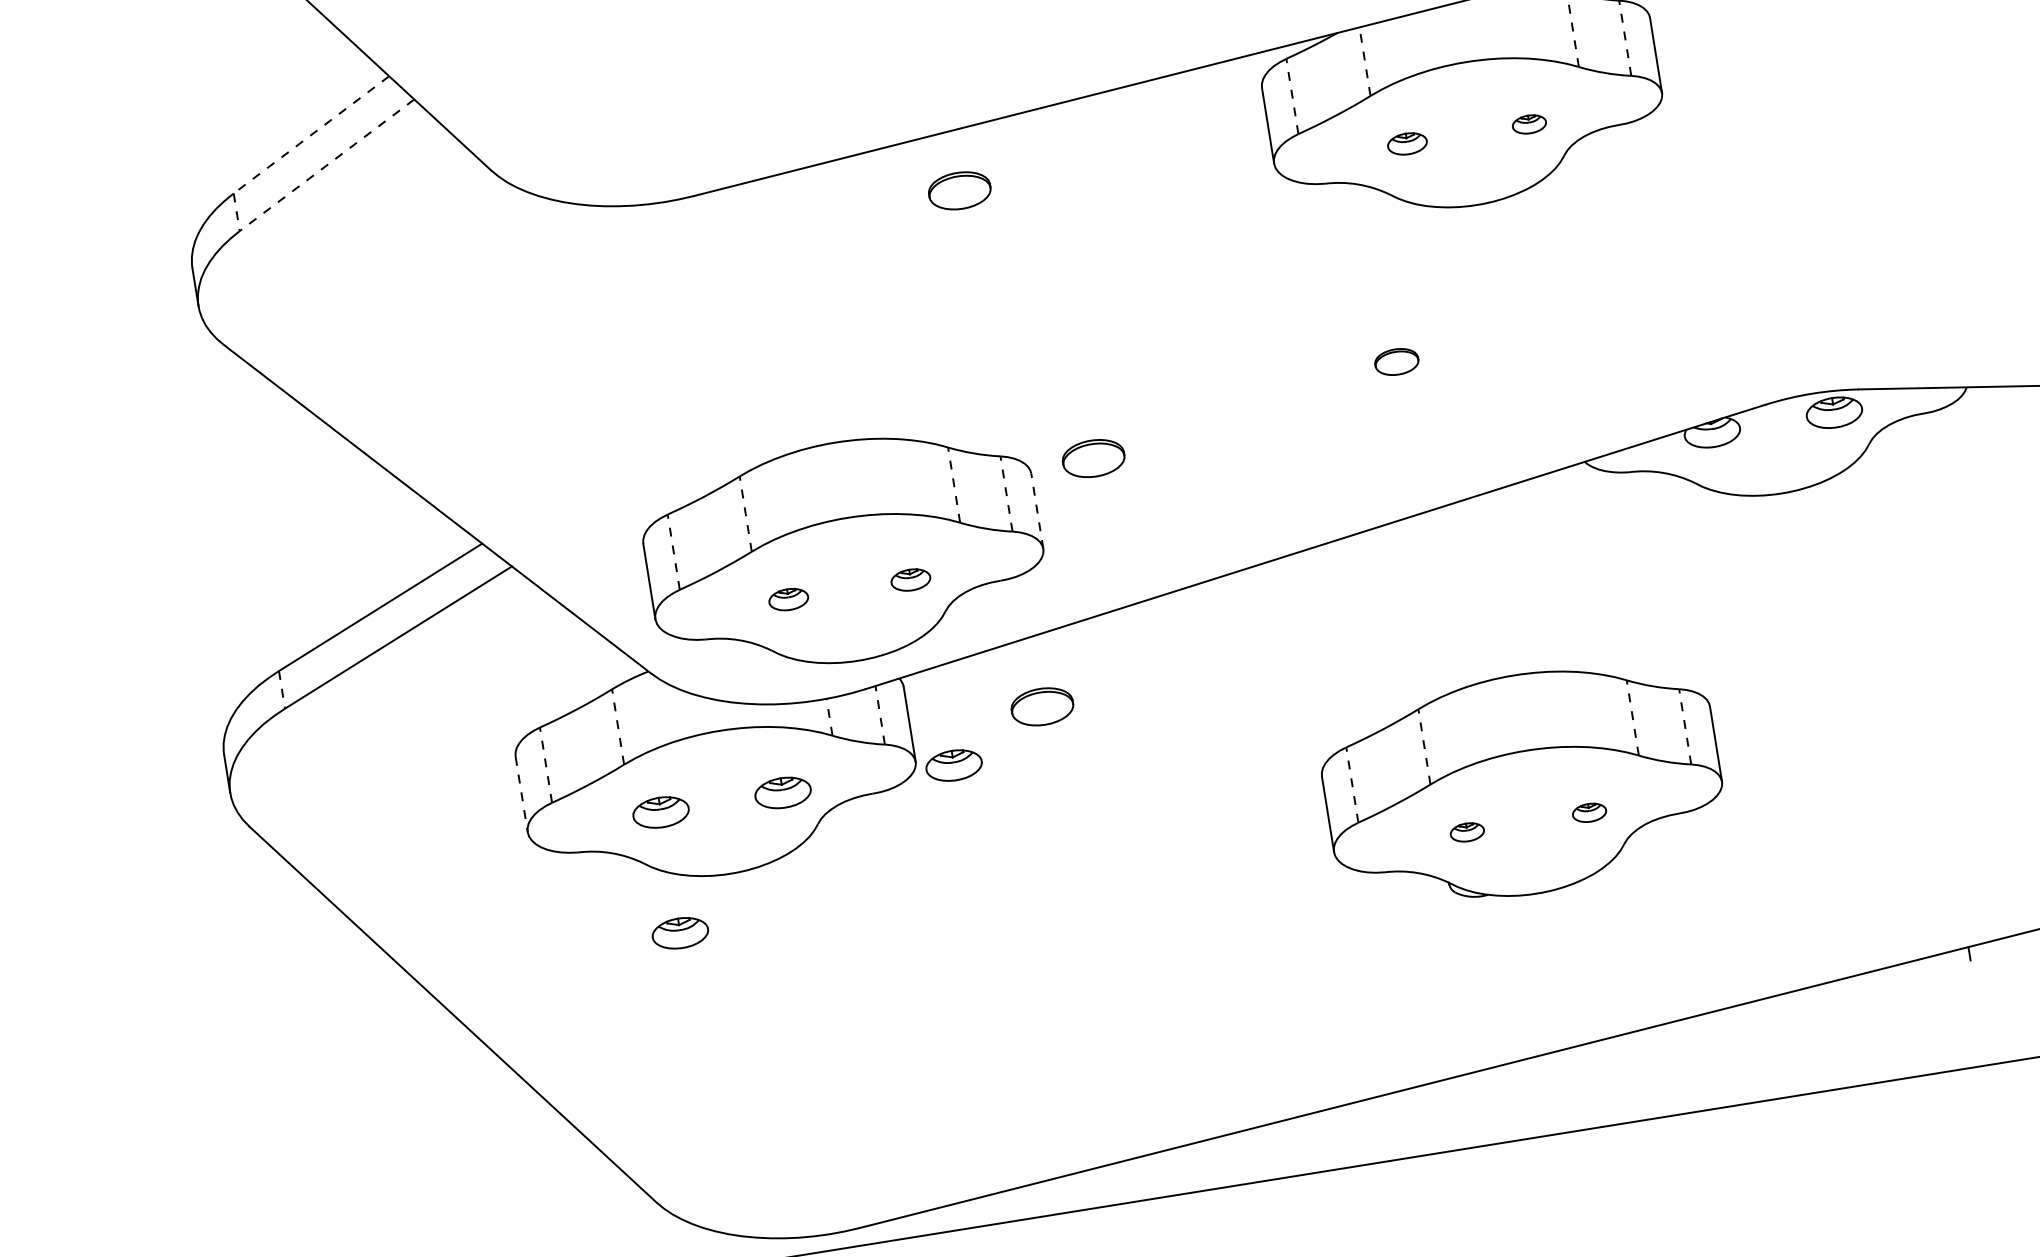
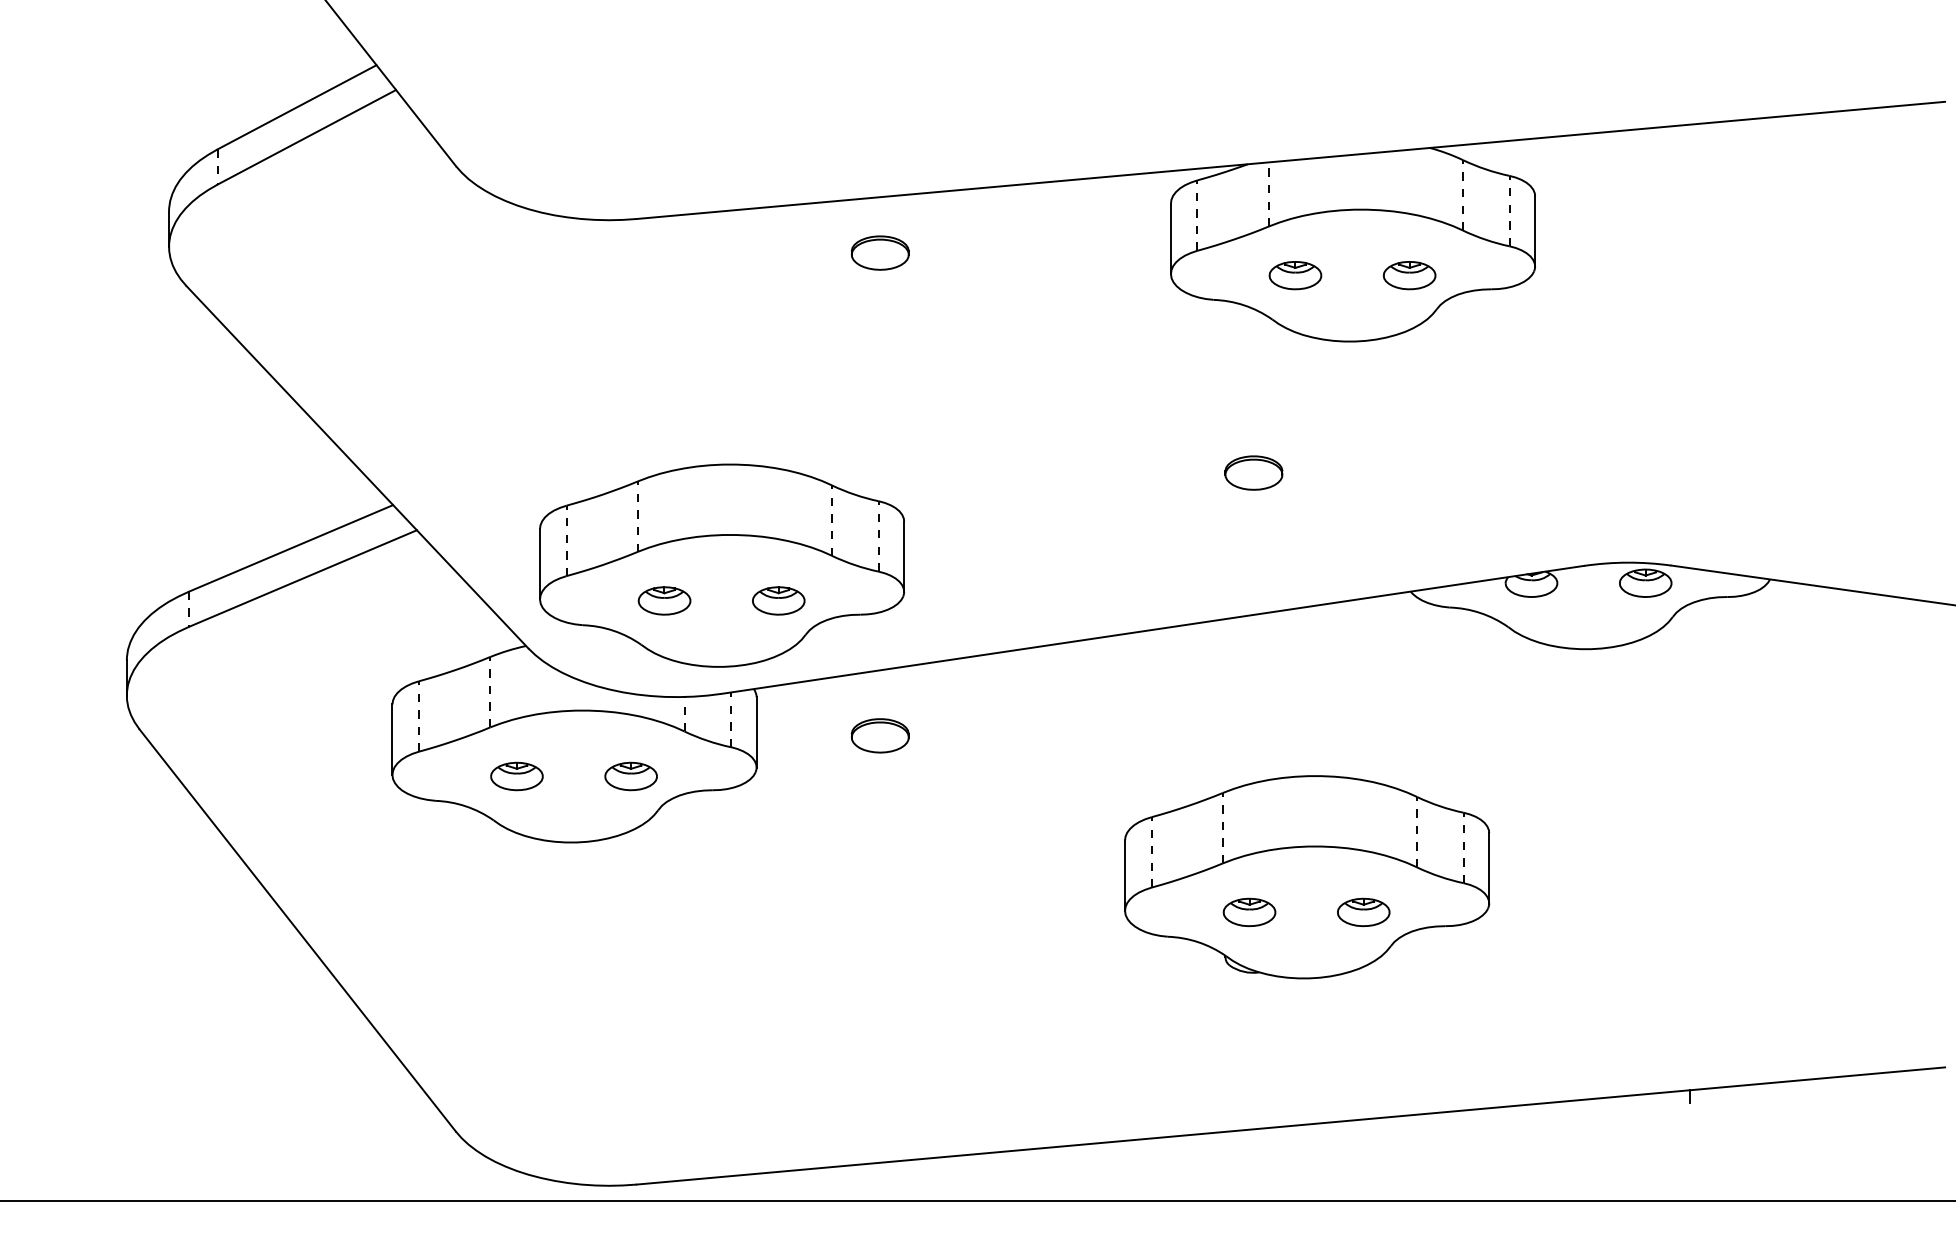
part: (1529, 124) -> (1409, 275), size x1.67
line: (311, 135) -> (297, 107), dashed -> solid
part: (1407, 143) -> (1295, 275), size x1.43
line: (326, 165) -> (306, 137), dashed -> solid
part: (1396, 361) -> (1253, 472), size x1.43
part: (1092, 458) -> (962, 516), removed
line: (1037, 511) -> (904, 556), dashed -> solid
part: (910, 579) -> (778, 600), size x1.43
part: (788, 599) -> (664, 600), size x1.43
part: (953, 765) -> (790, 776), removed
line: (521, 795) -> (392, 740), dashed -> solid
part: (1589, 812) -> (1363, 912), size x1.67
part: (1467, 832) -> (1249, 912), size x1.67
part: (679, 933) -> (516, 889), removed

